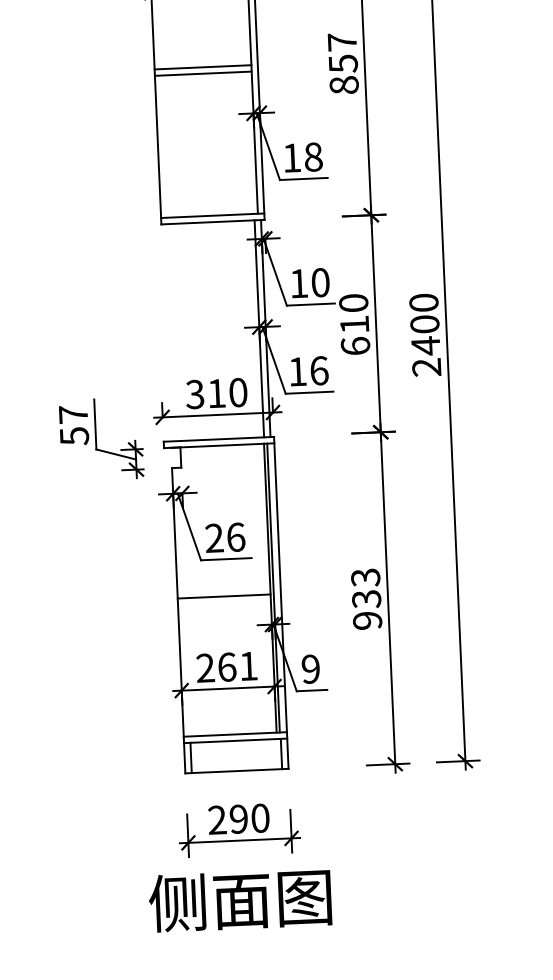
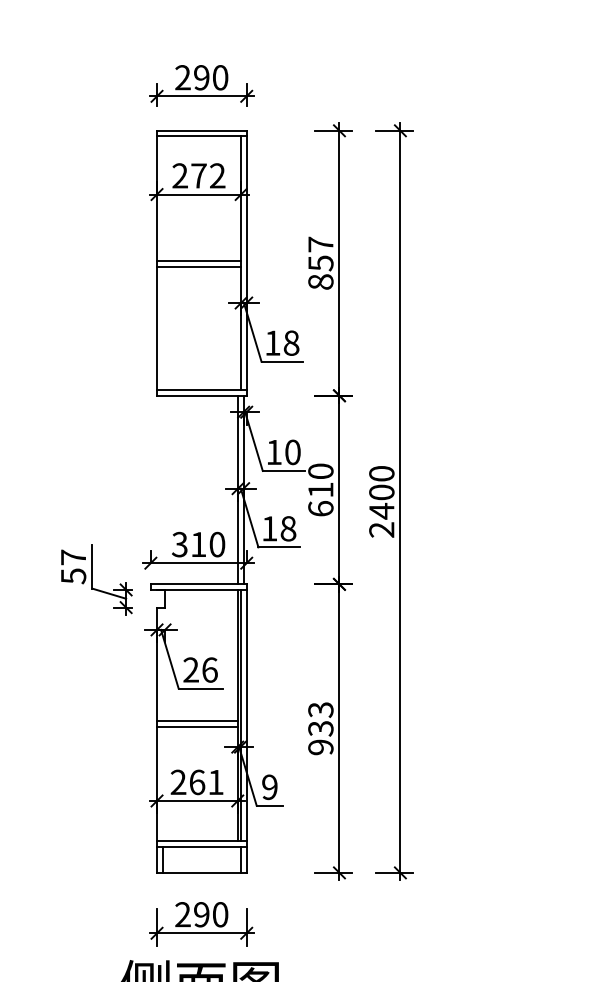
text: (319, 370) -> (288, 528), 16 -> 18
line: (224, 602) -> (197, 726), added

